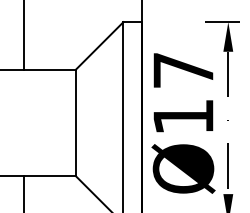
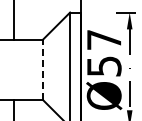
text: (183, 117) -> (104, 66), Ø17 -> Ø57
line: (76, 122) -> (43, 69), solid -> dashed

